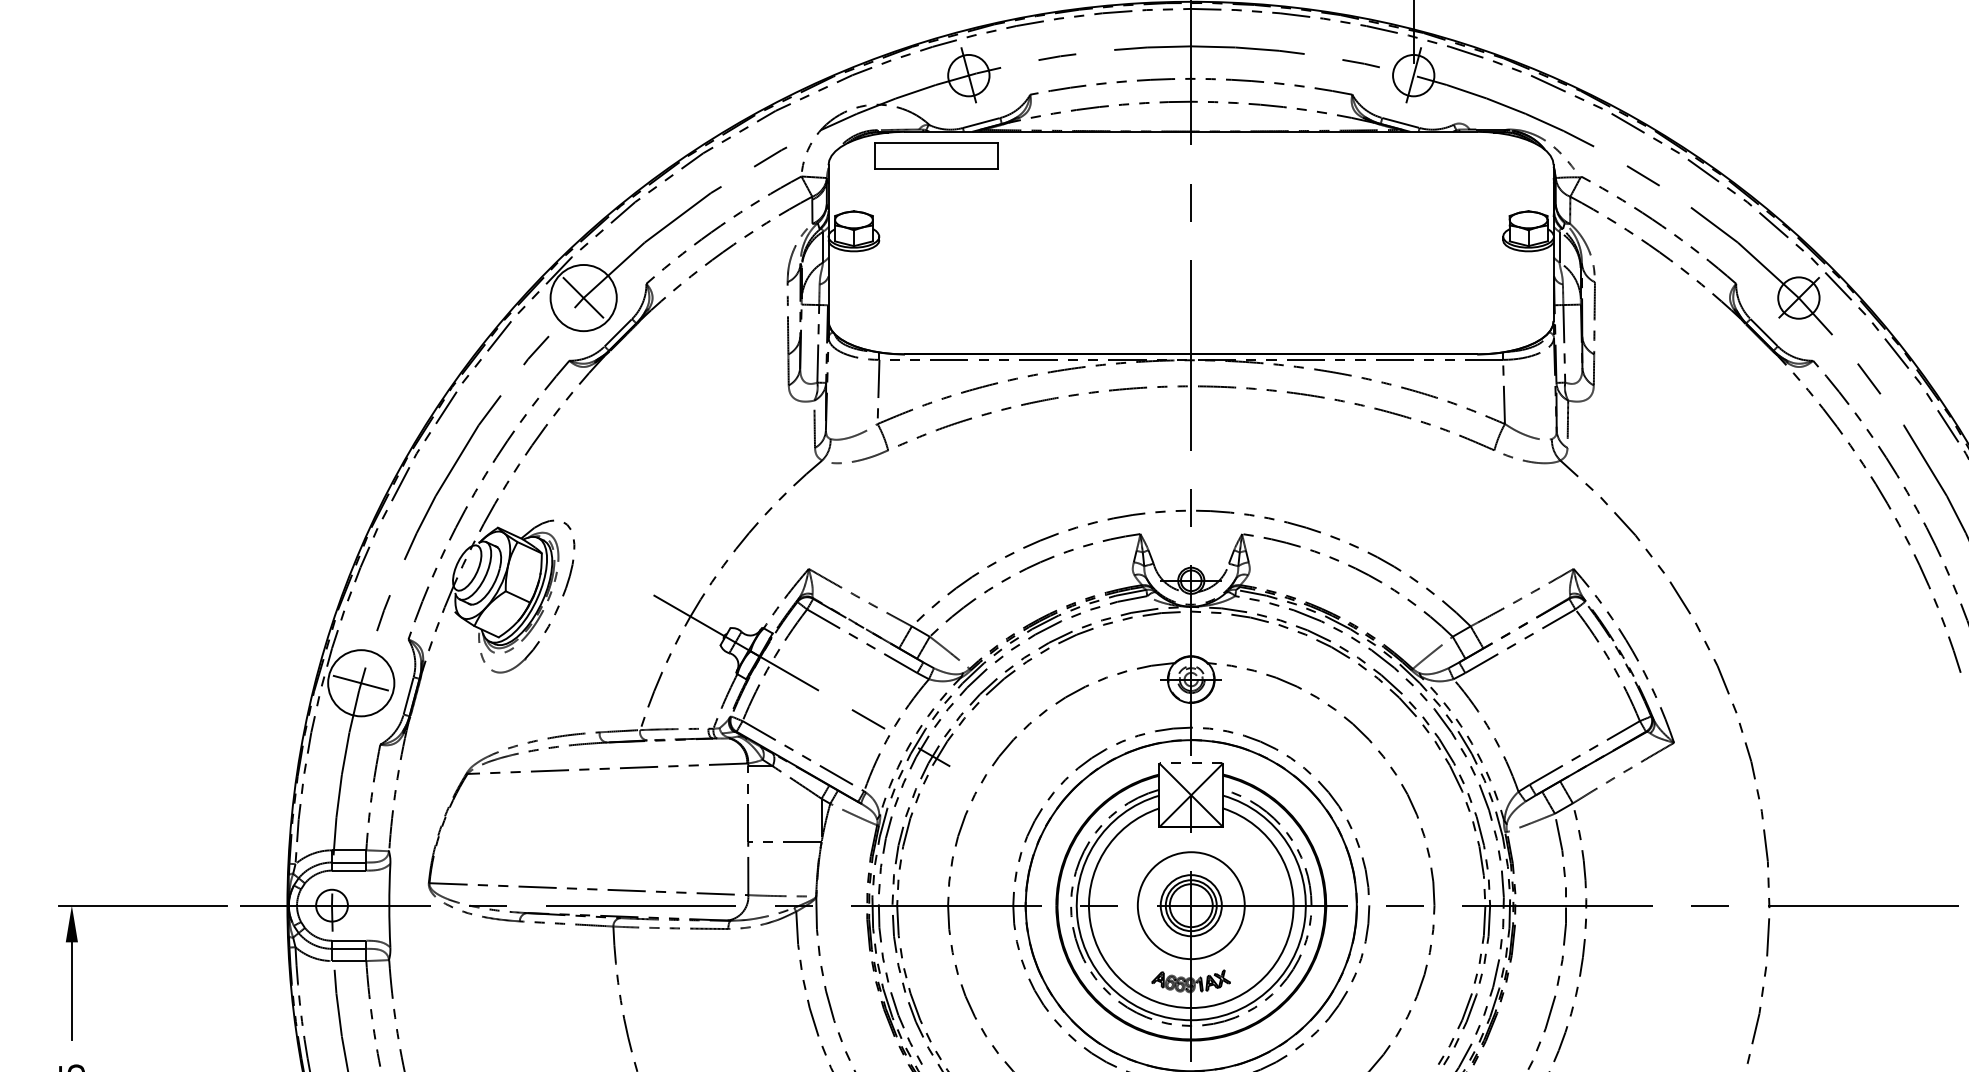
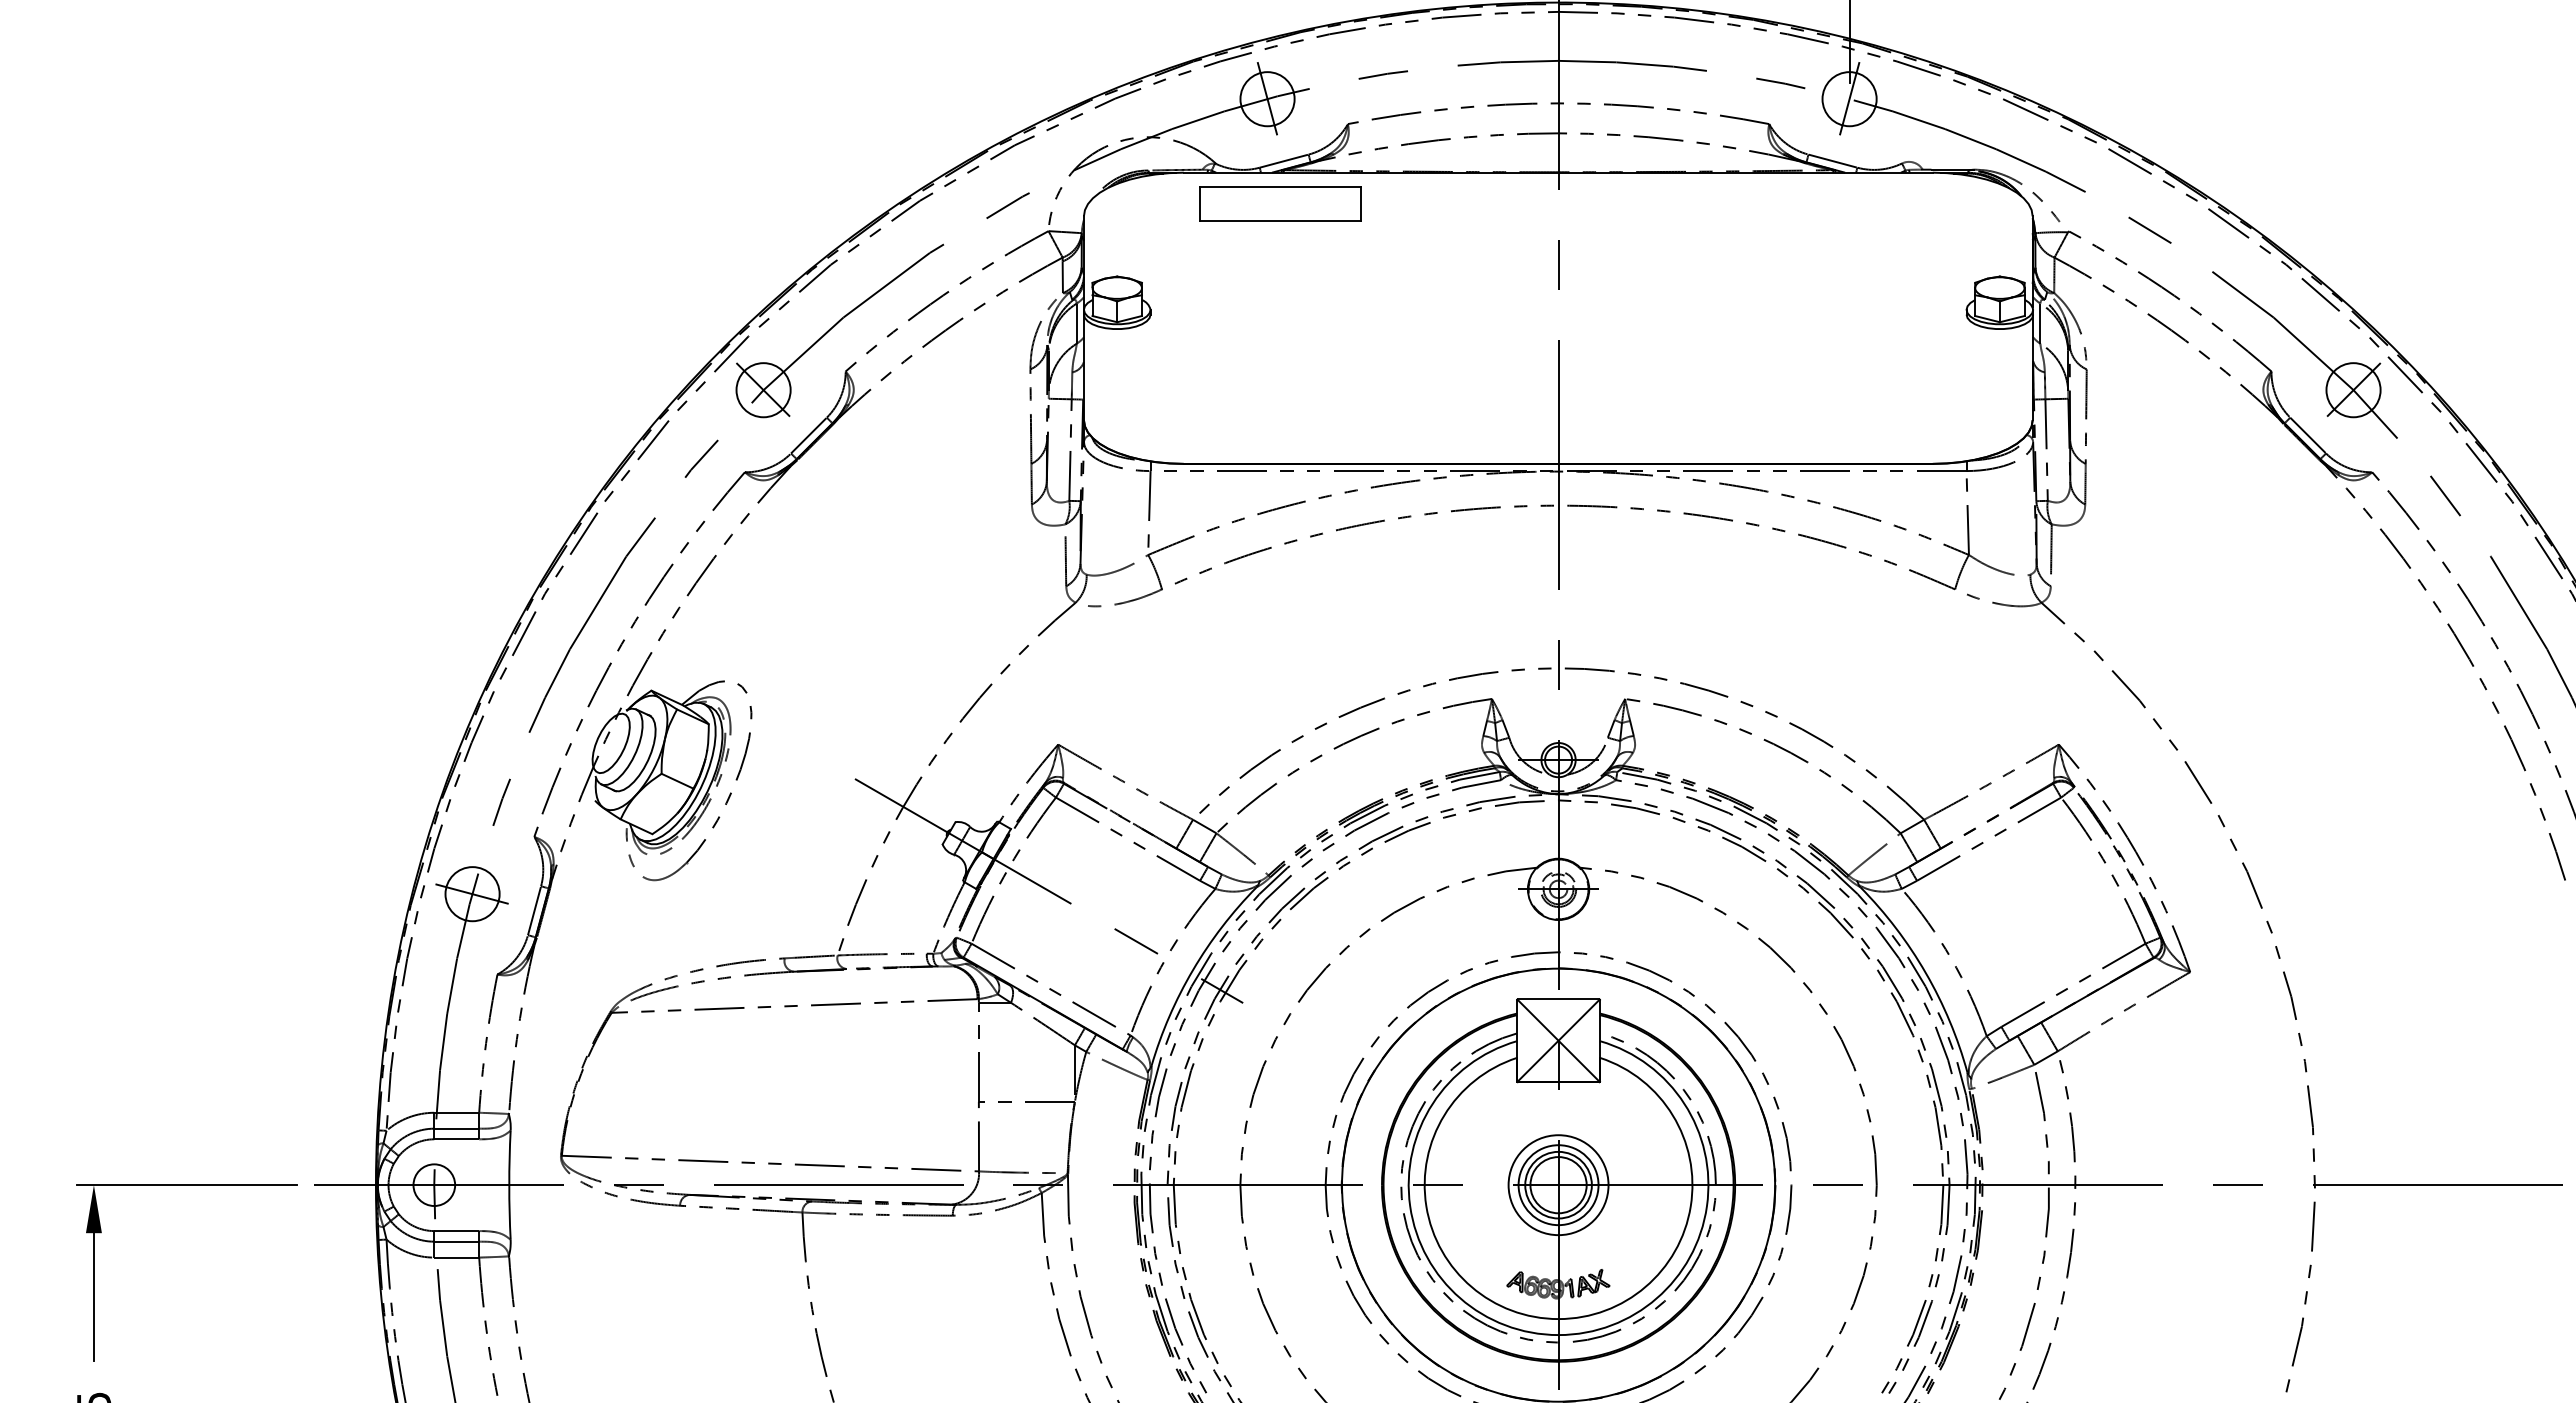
part: (935, 155) -> (1280, 203), moved
circle: (583, 298) -> (763, 390), size x0.62
circle: (361, 683) -> (472, 894), size x0.62
arc: (912, 741) -> (1193, 970), dashed -> solid
arc: (1471, 743) -> (1925, 973), dashed -> solid
line: (1191, 763) -> (1558, 999), dashed -> solid
circle: (1191, 905) -> (1558, 1185), size x0.71

